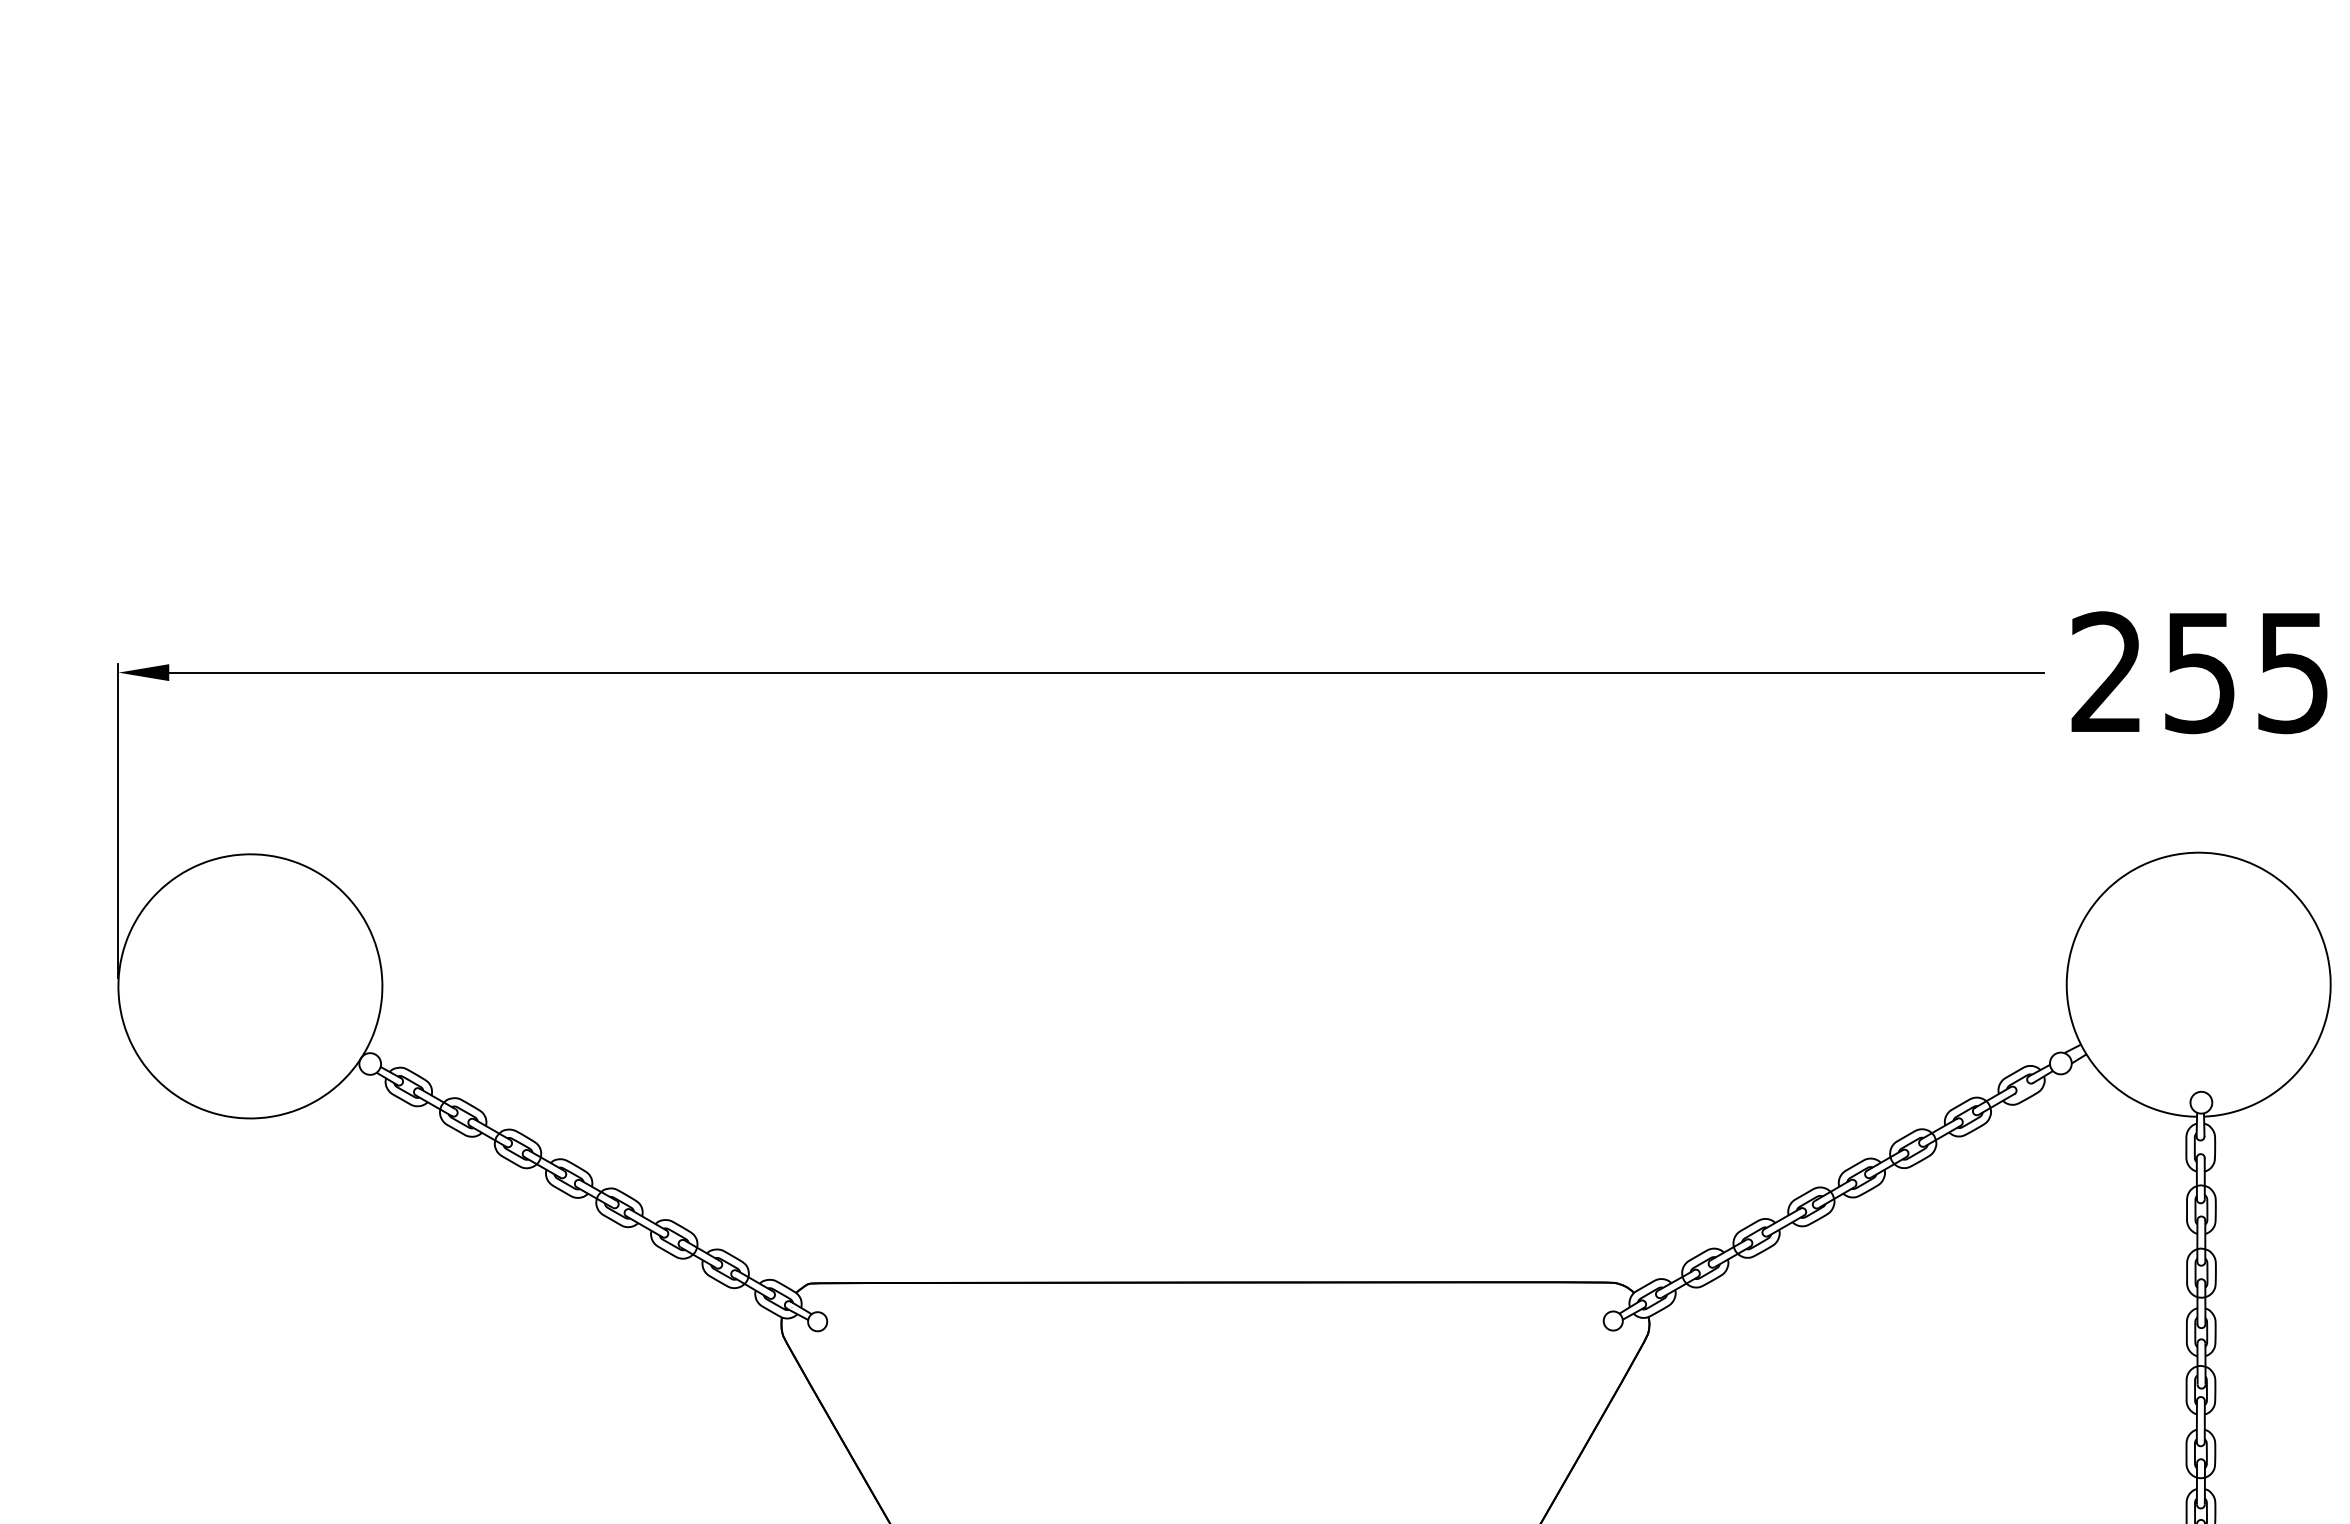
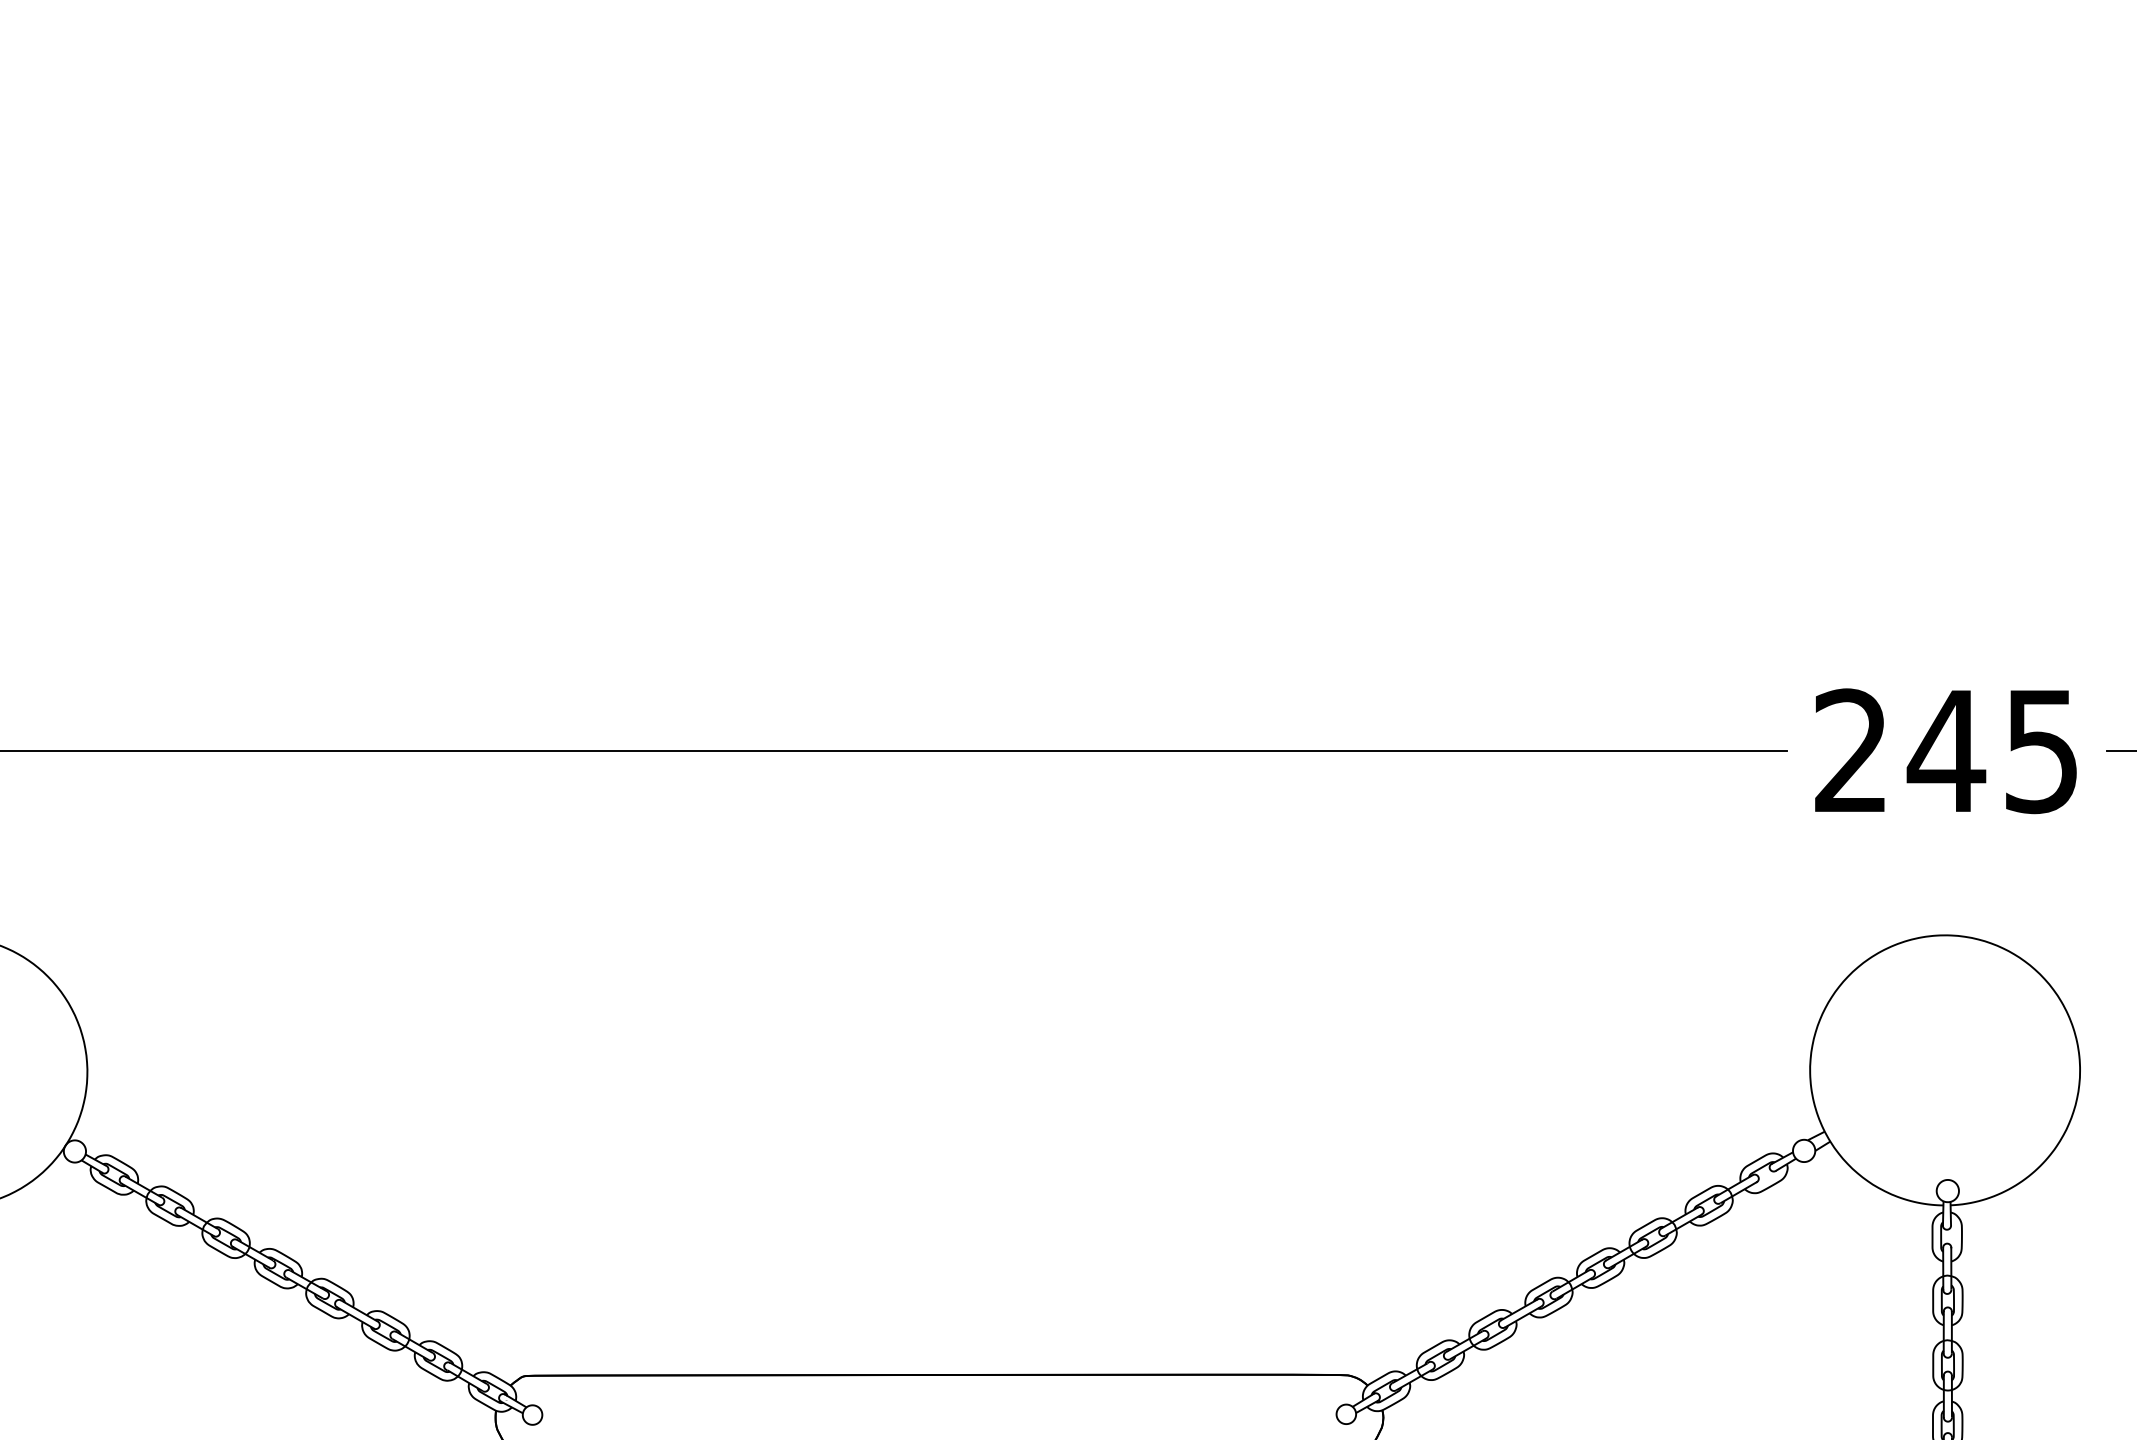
text: (2199, 673) -> (1945, 752), 255 -> 245

